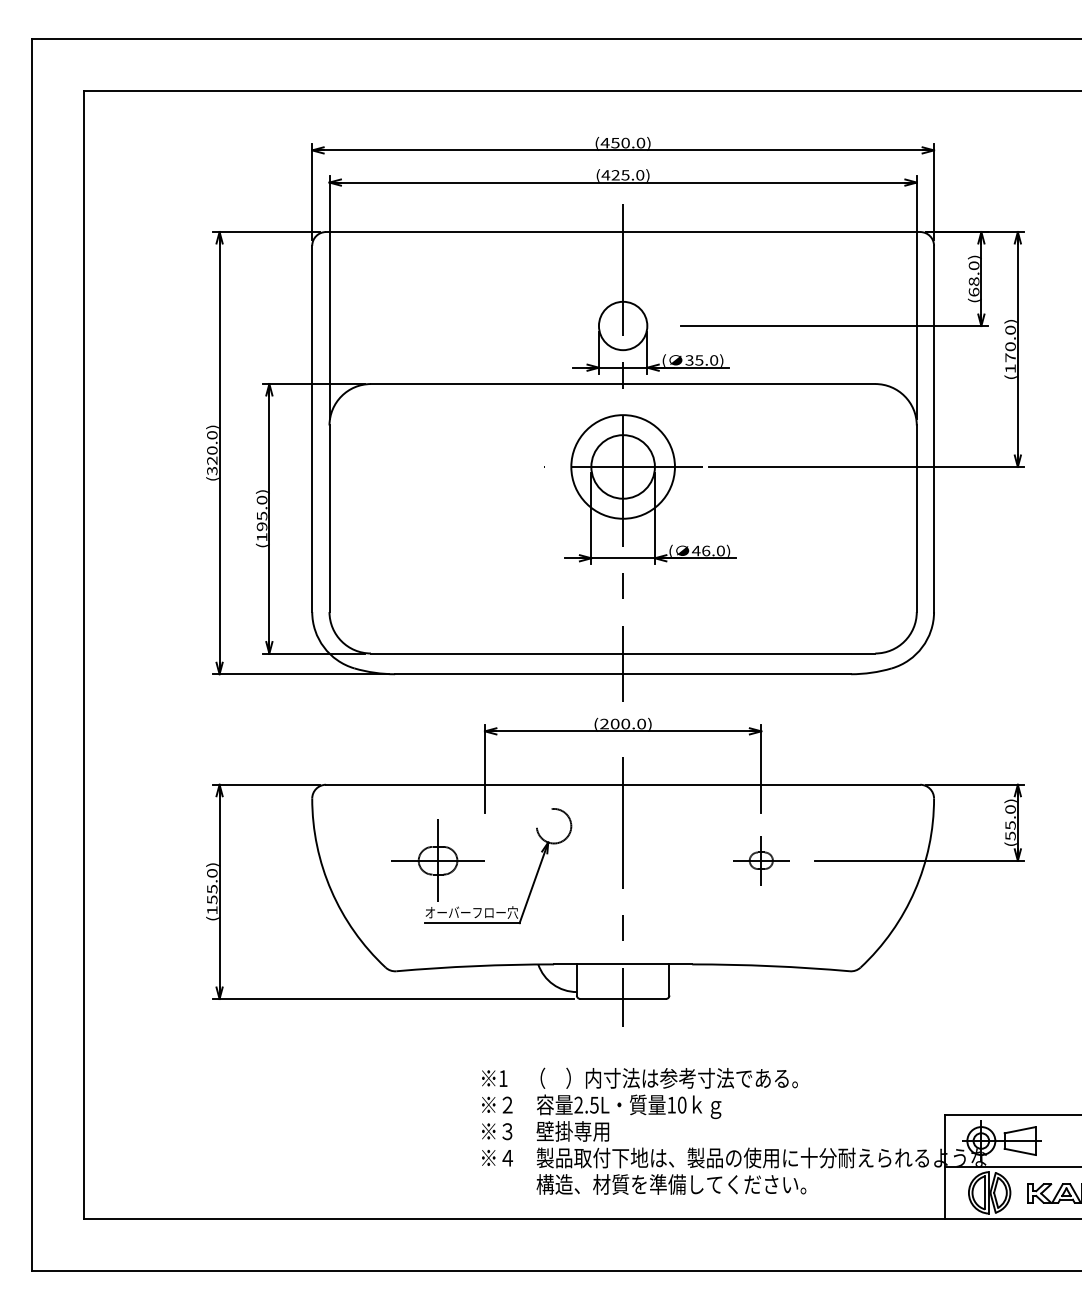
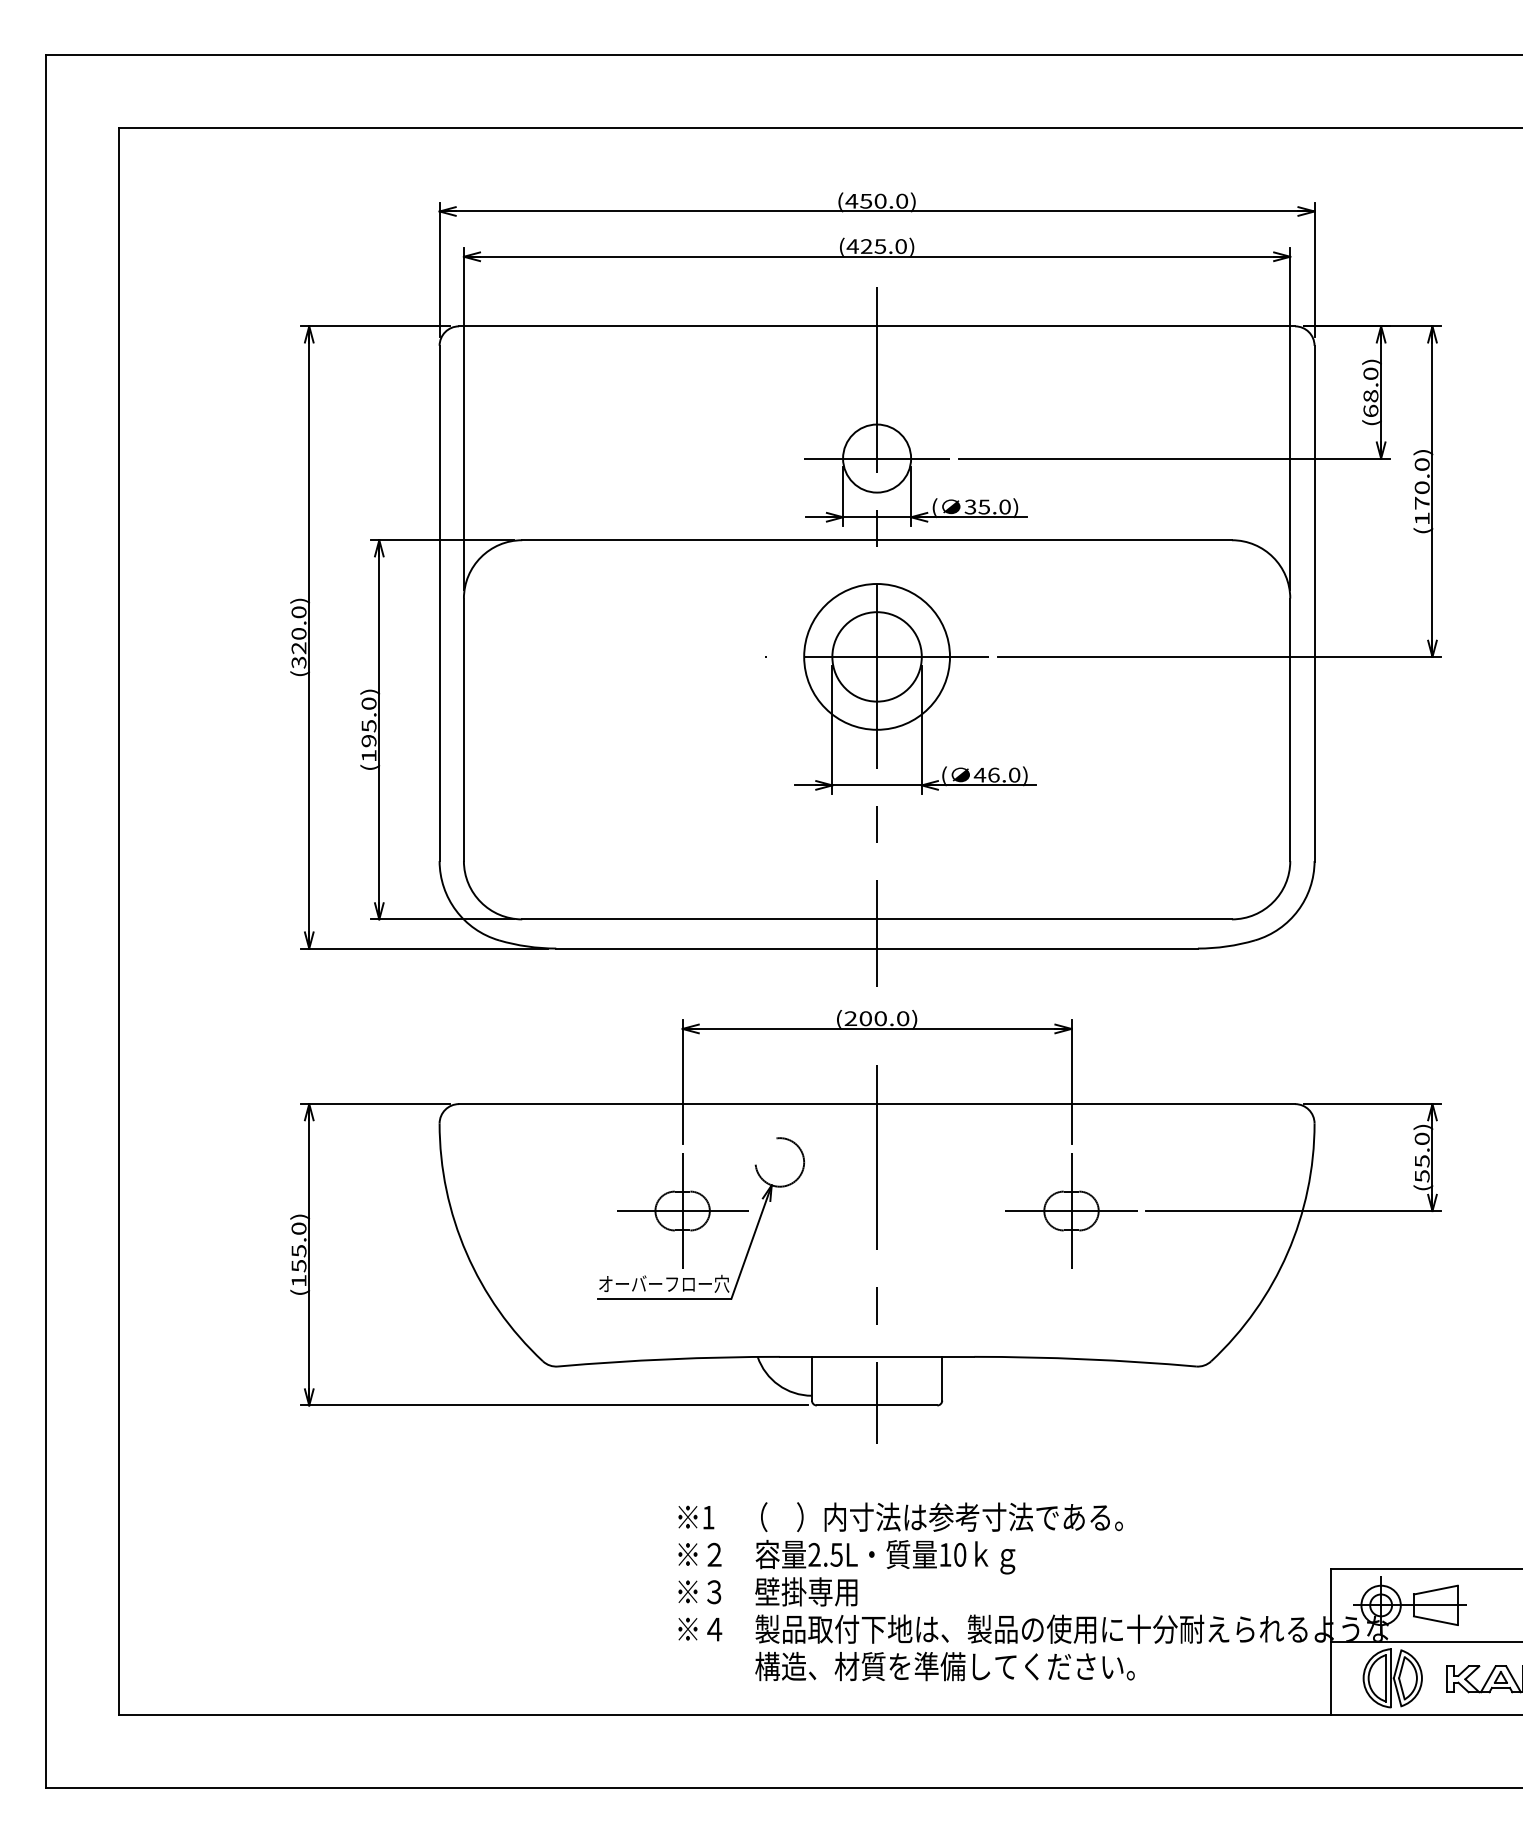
line: (623, 325) -> (877, 458), added
part: (437, 860) -> (682, 1210), moved
part: (761, 860) -> (1071, 1210), size x1.67

